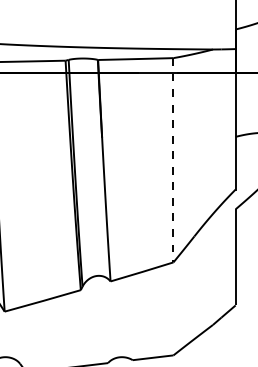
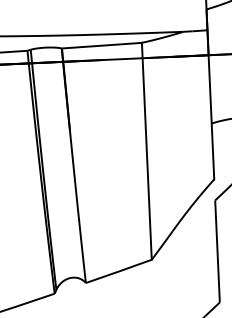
line: (173, 160) -> (146, 151), dashed -> solid

